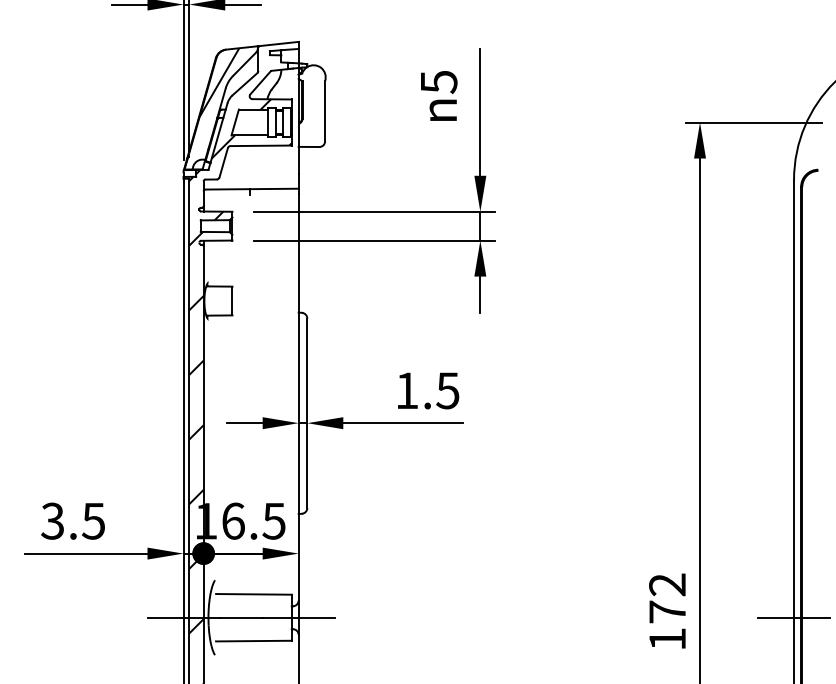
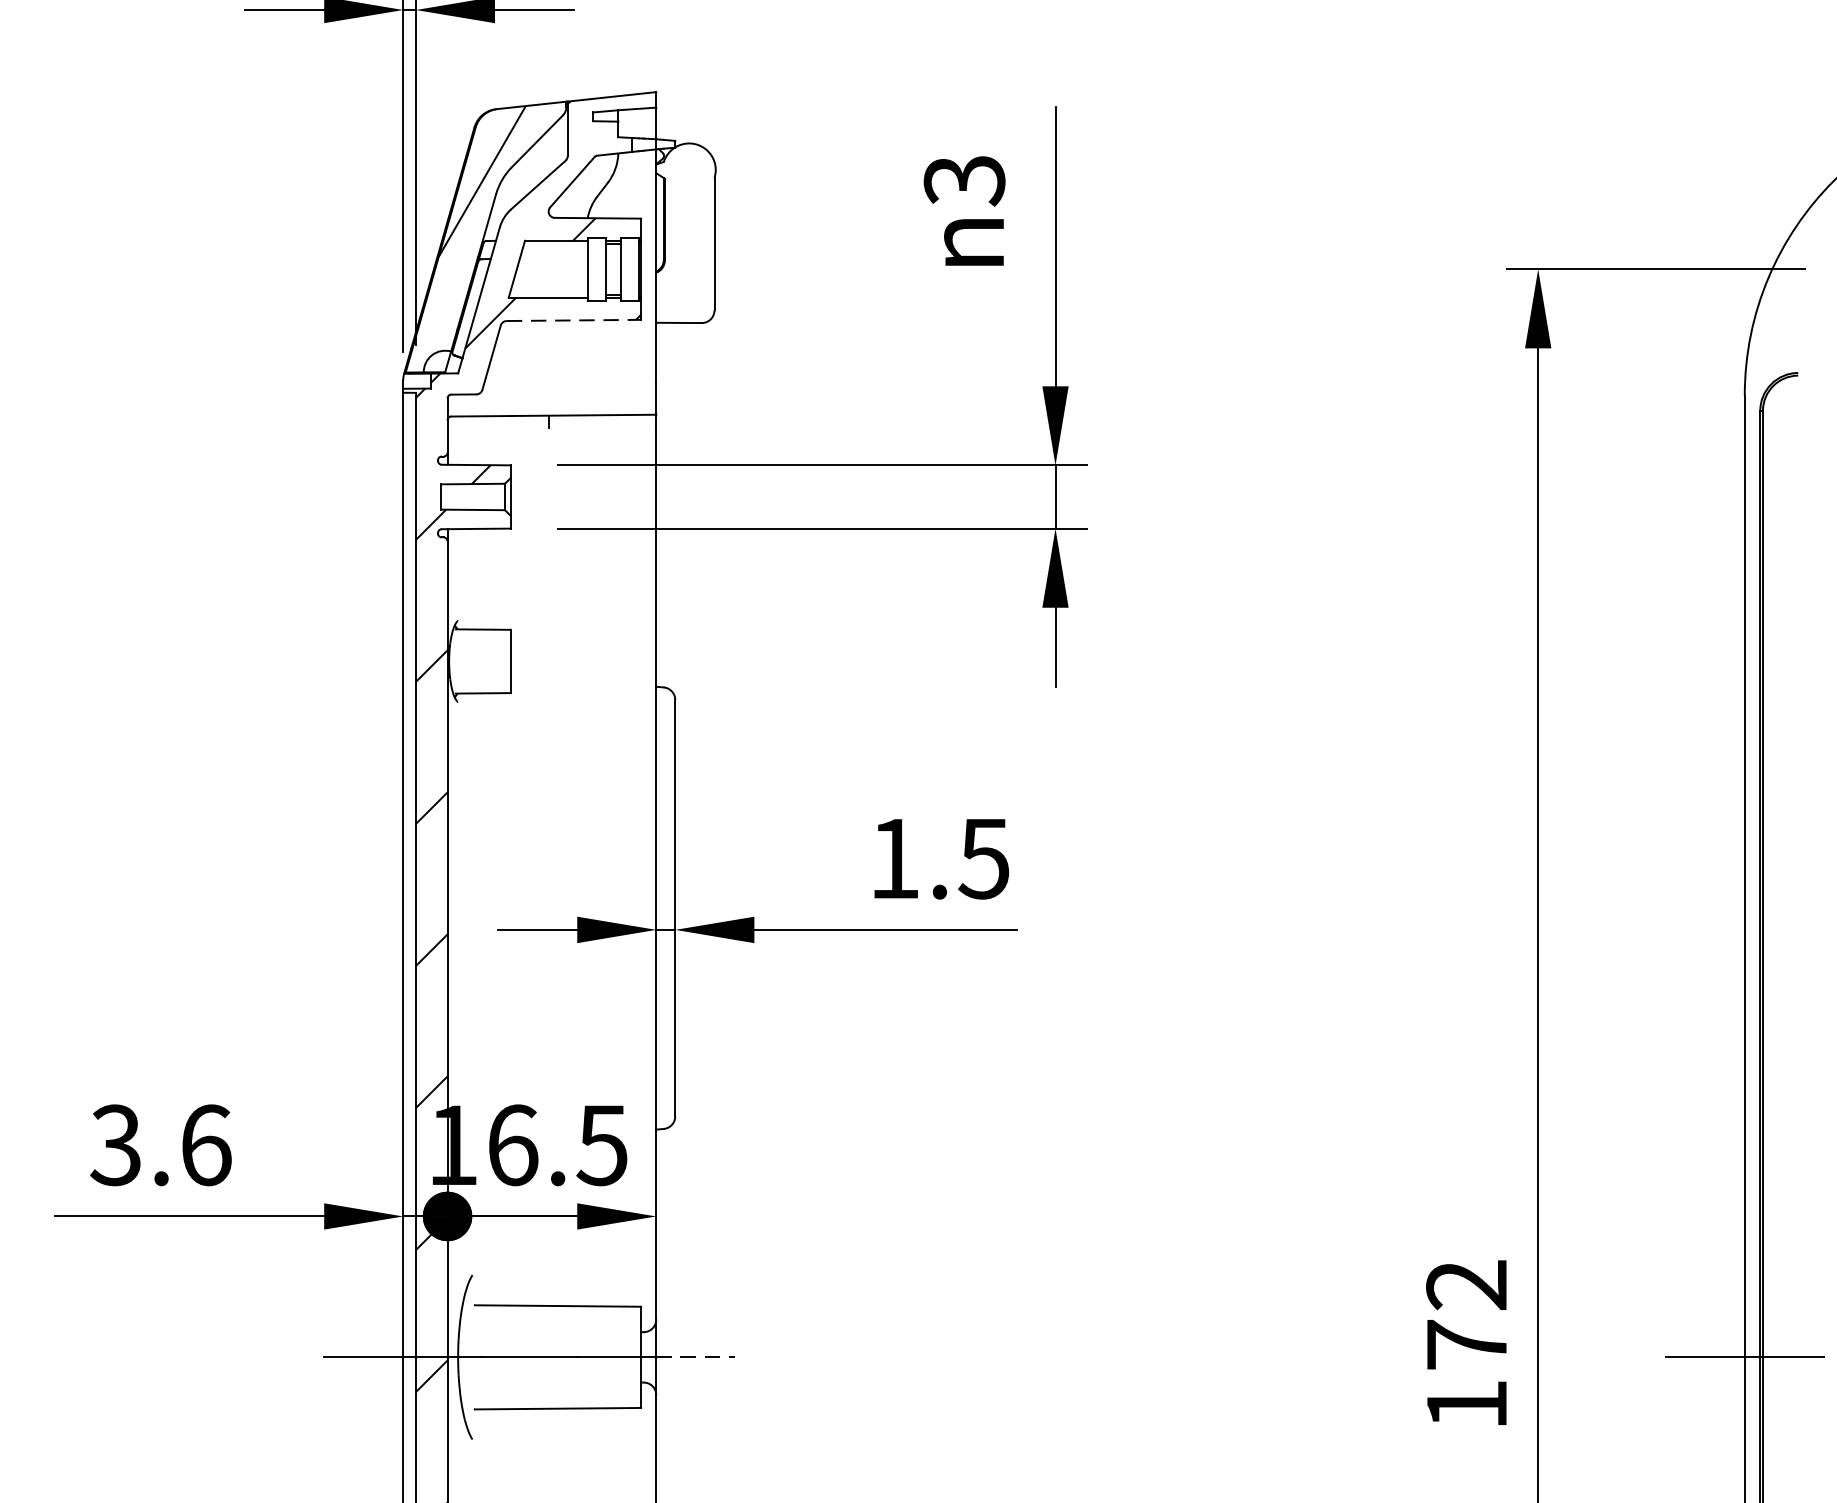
text: (438, 82) -> (963, 181), 5 -> 3
line: (261, 145) -> (574, 319), solid -> dashed
text: (93, 520) -> (205, 1143), 3.5 -> 3.6
line: (316, 617) -> (695, 1356), solid -> dashed

